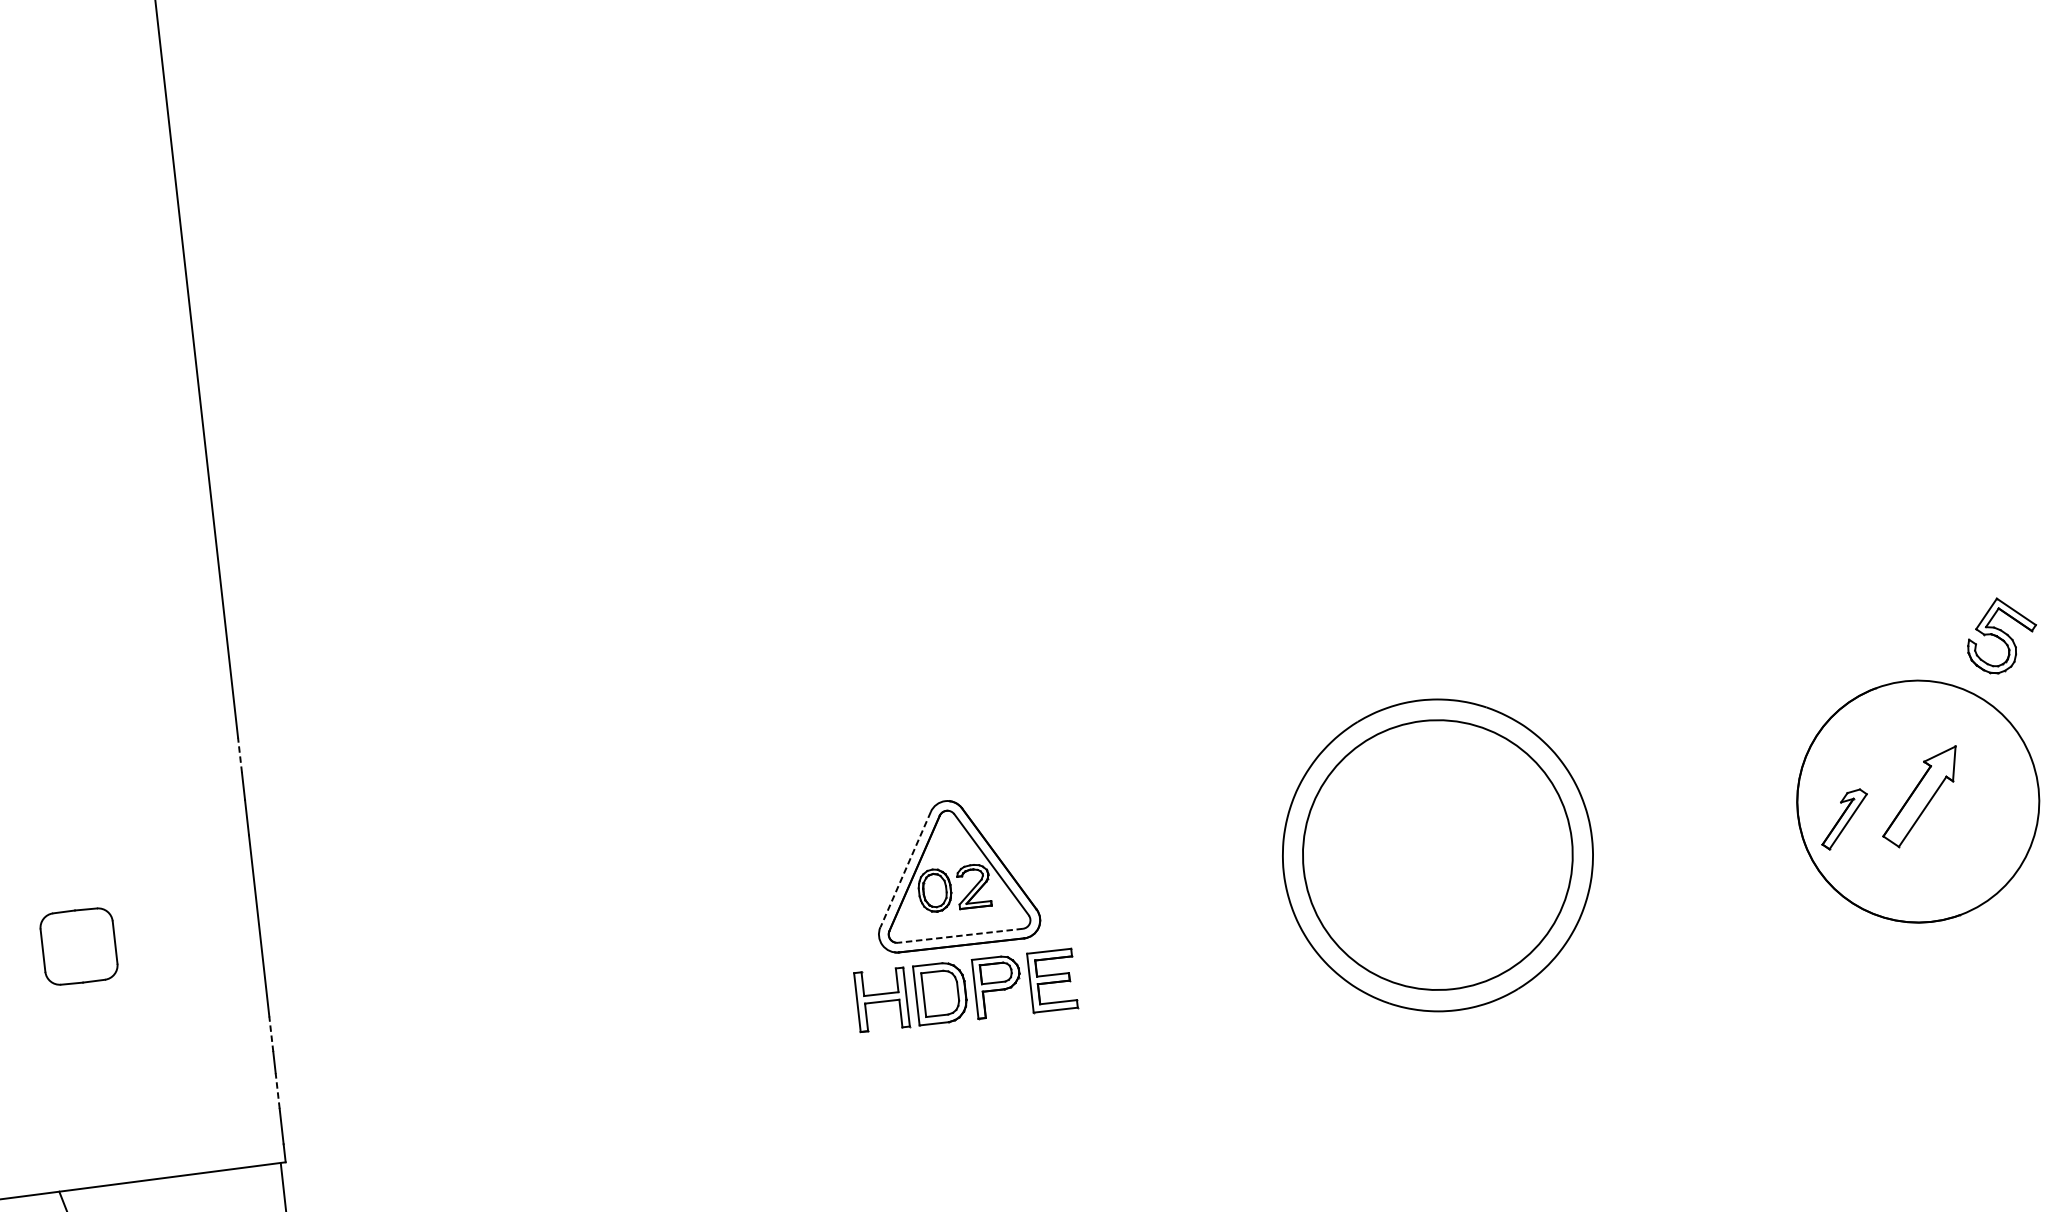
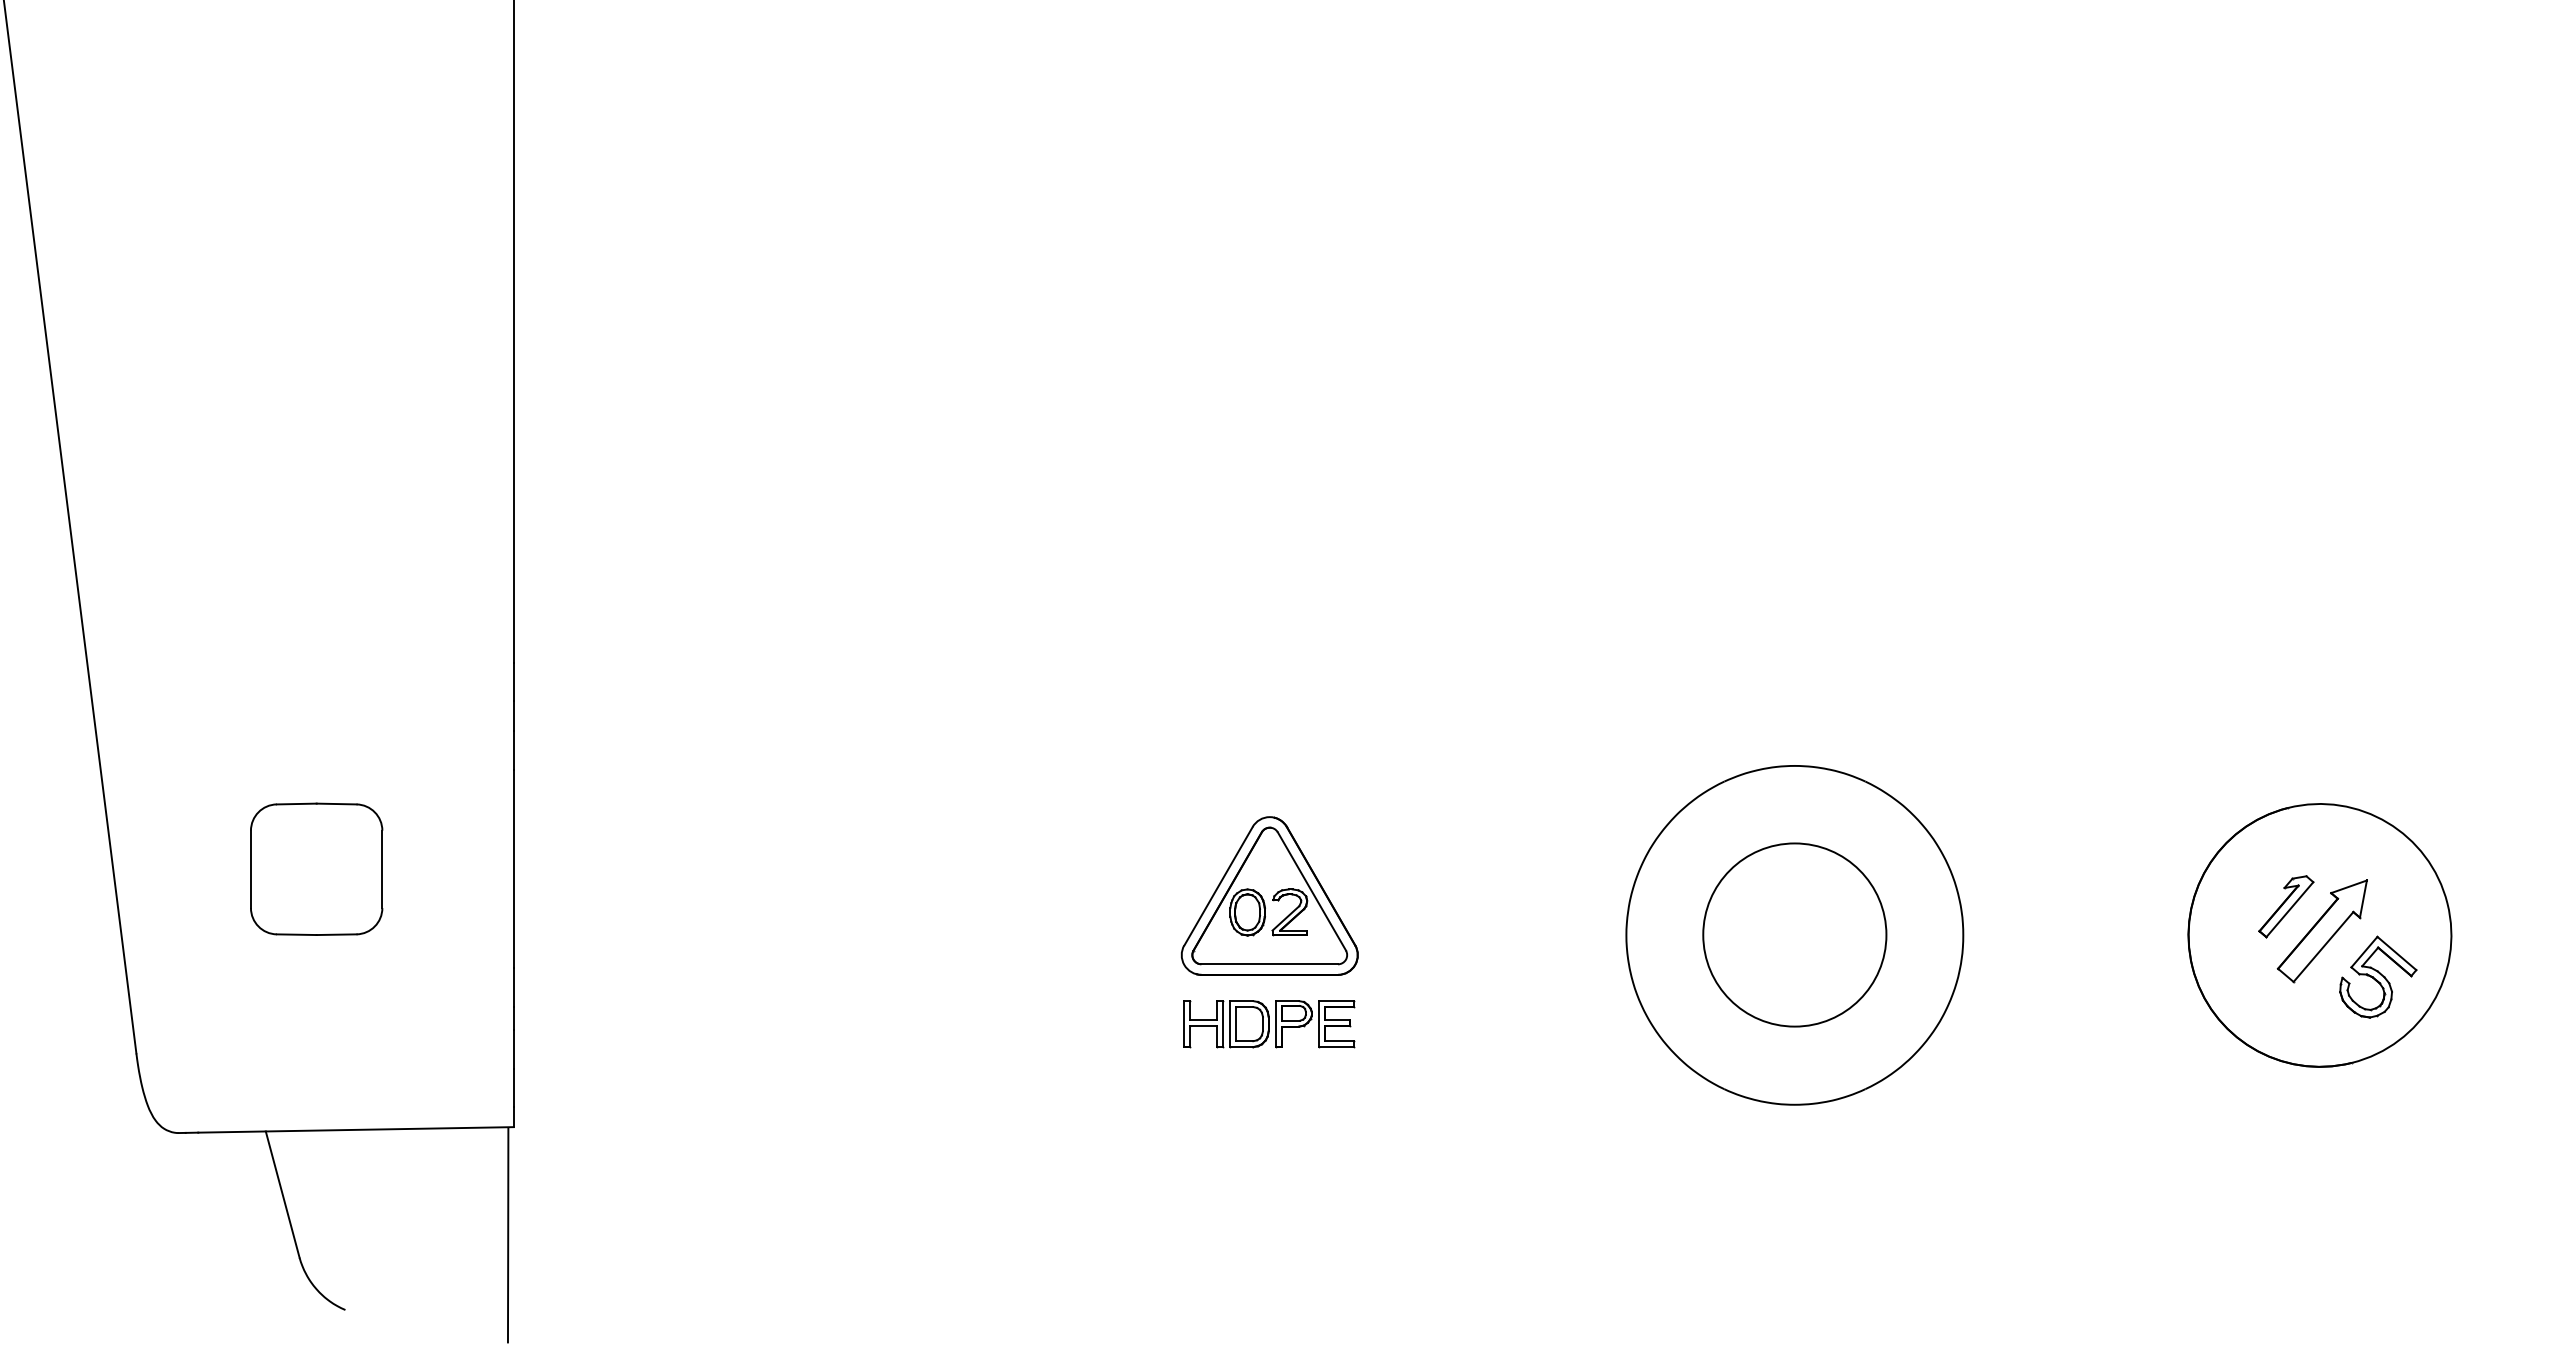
part: (2001, 634) -> (2378, 976), moved
line: (239, 754) -> (513, 681), dashed -> solid
part: (1844, 819) -> (2286, 906), moved
circle: (1437, 854) -> (1794, 934), size x0.62
line: (905, 869) -> (1218, 886), dashed -> solid
line: (960, 935) -> (1269, 964), dashed -> solid
part: (78, 945) -> (316, 868), size x1.67
part: (966, 990) -> (1269, 1024), size x0.71
line: (271, 1033) -> (513, 986), dashed -> solid
line: (277, 1090) -> (513, 1048), dashed -> solid

